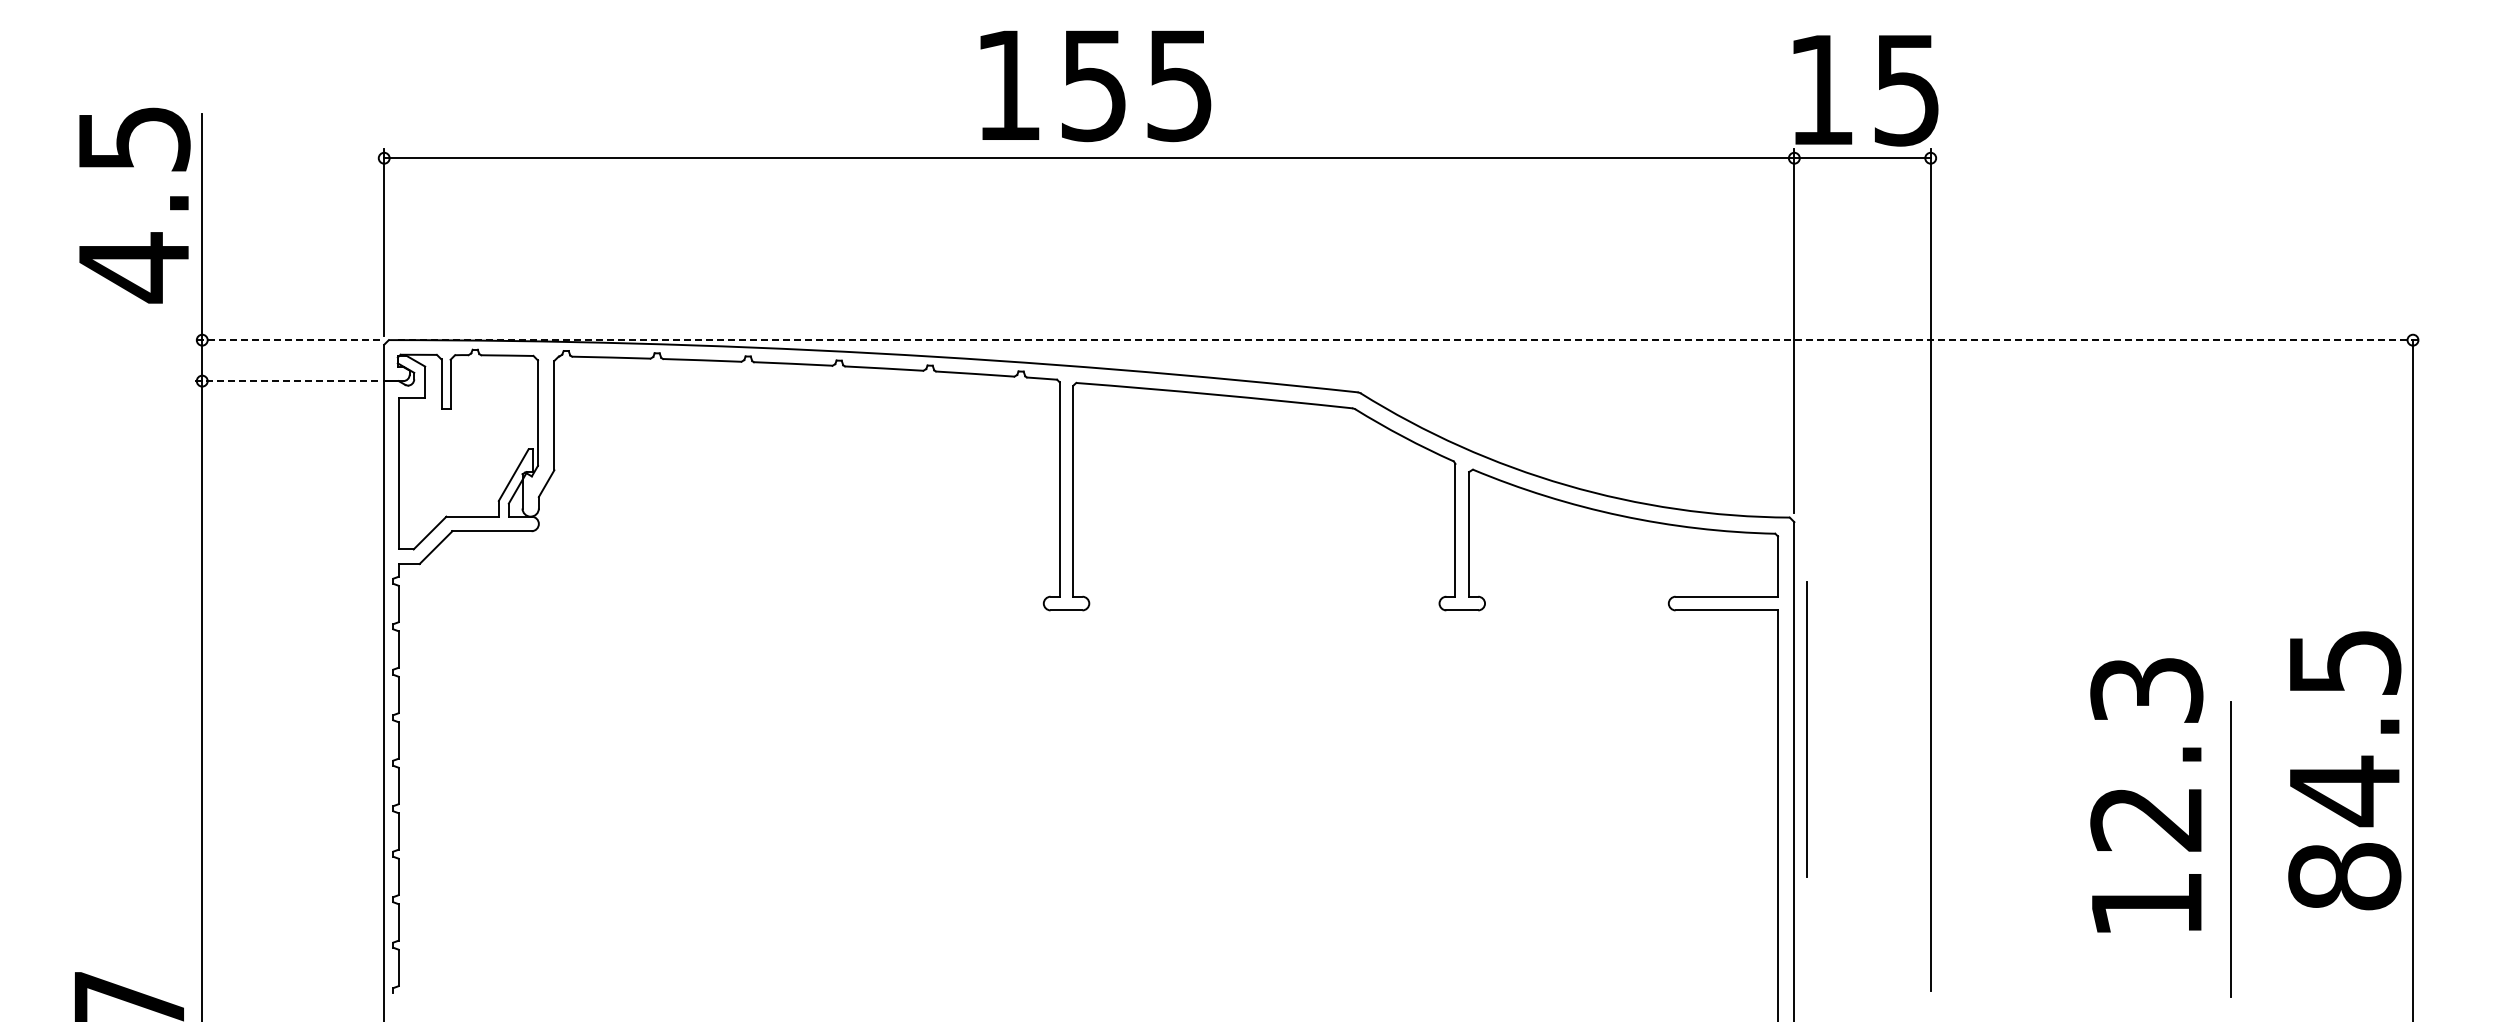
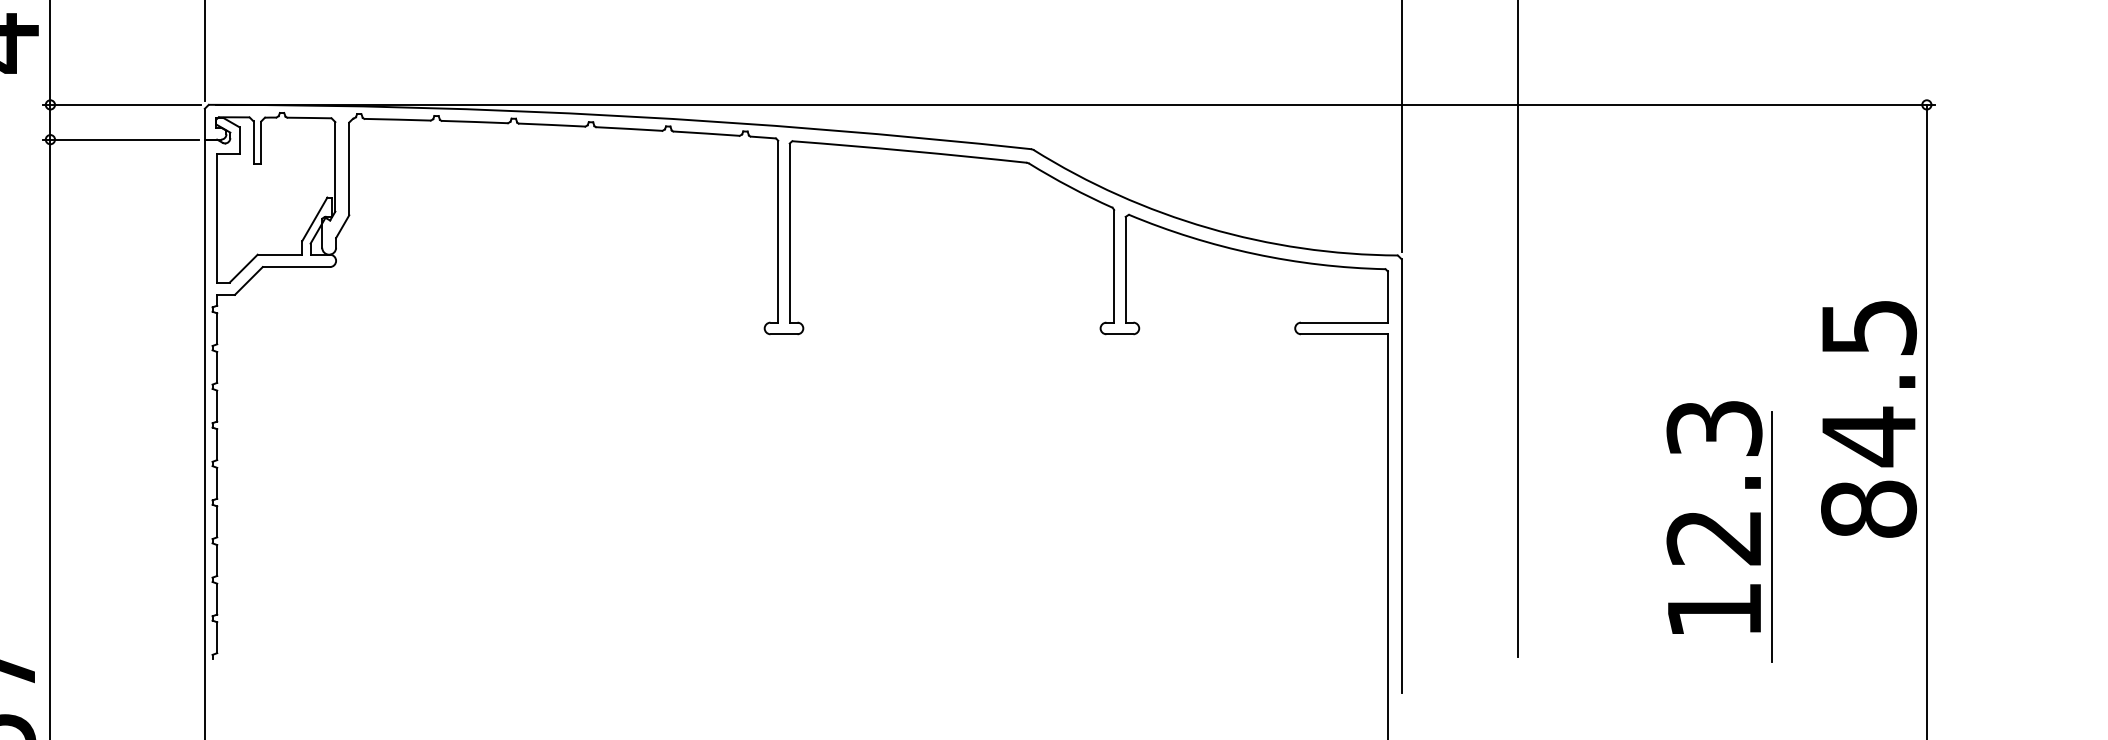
line: (285, 340) -> (121, 105), dashed -> solid
line: (1410, 340) -> (1075, 105), dashed -> solid
line: (285, 381) -> (121, 139), dashed -> solid
line: (1806, 729) -> (1412, 435), removed
text: (2344, 770) -> (1868, 419), moved
text: (2146, 795) -> (1714, 517), moved

